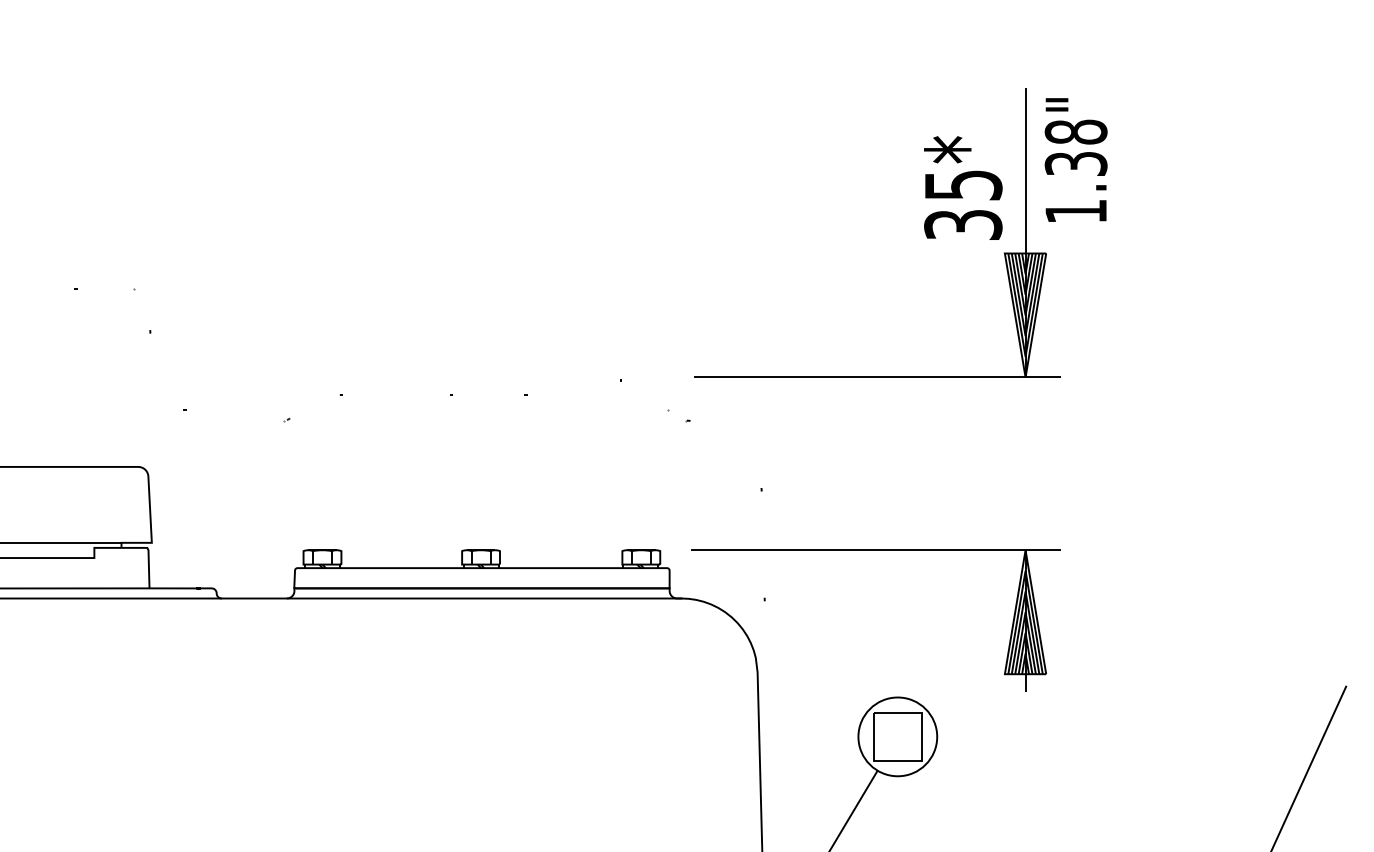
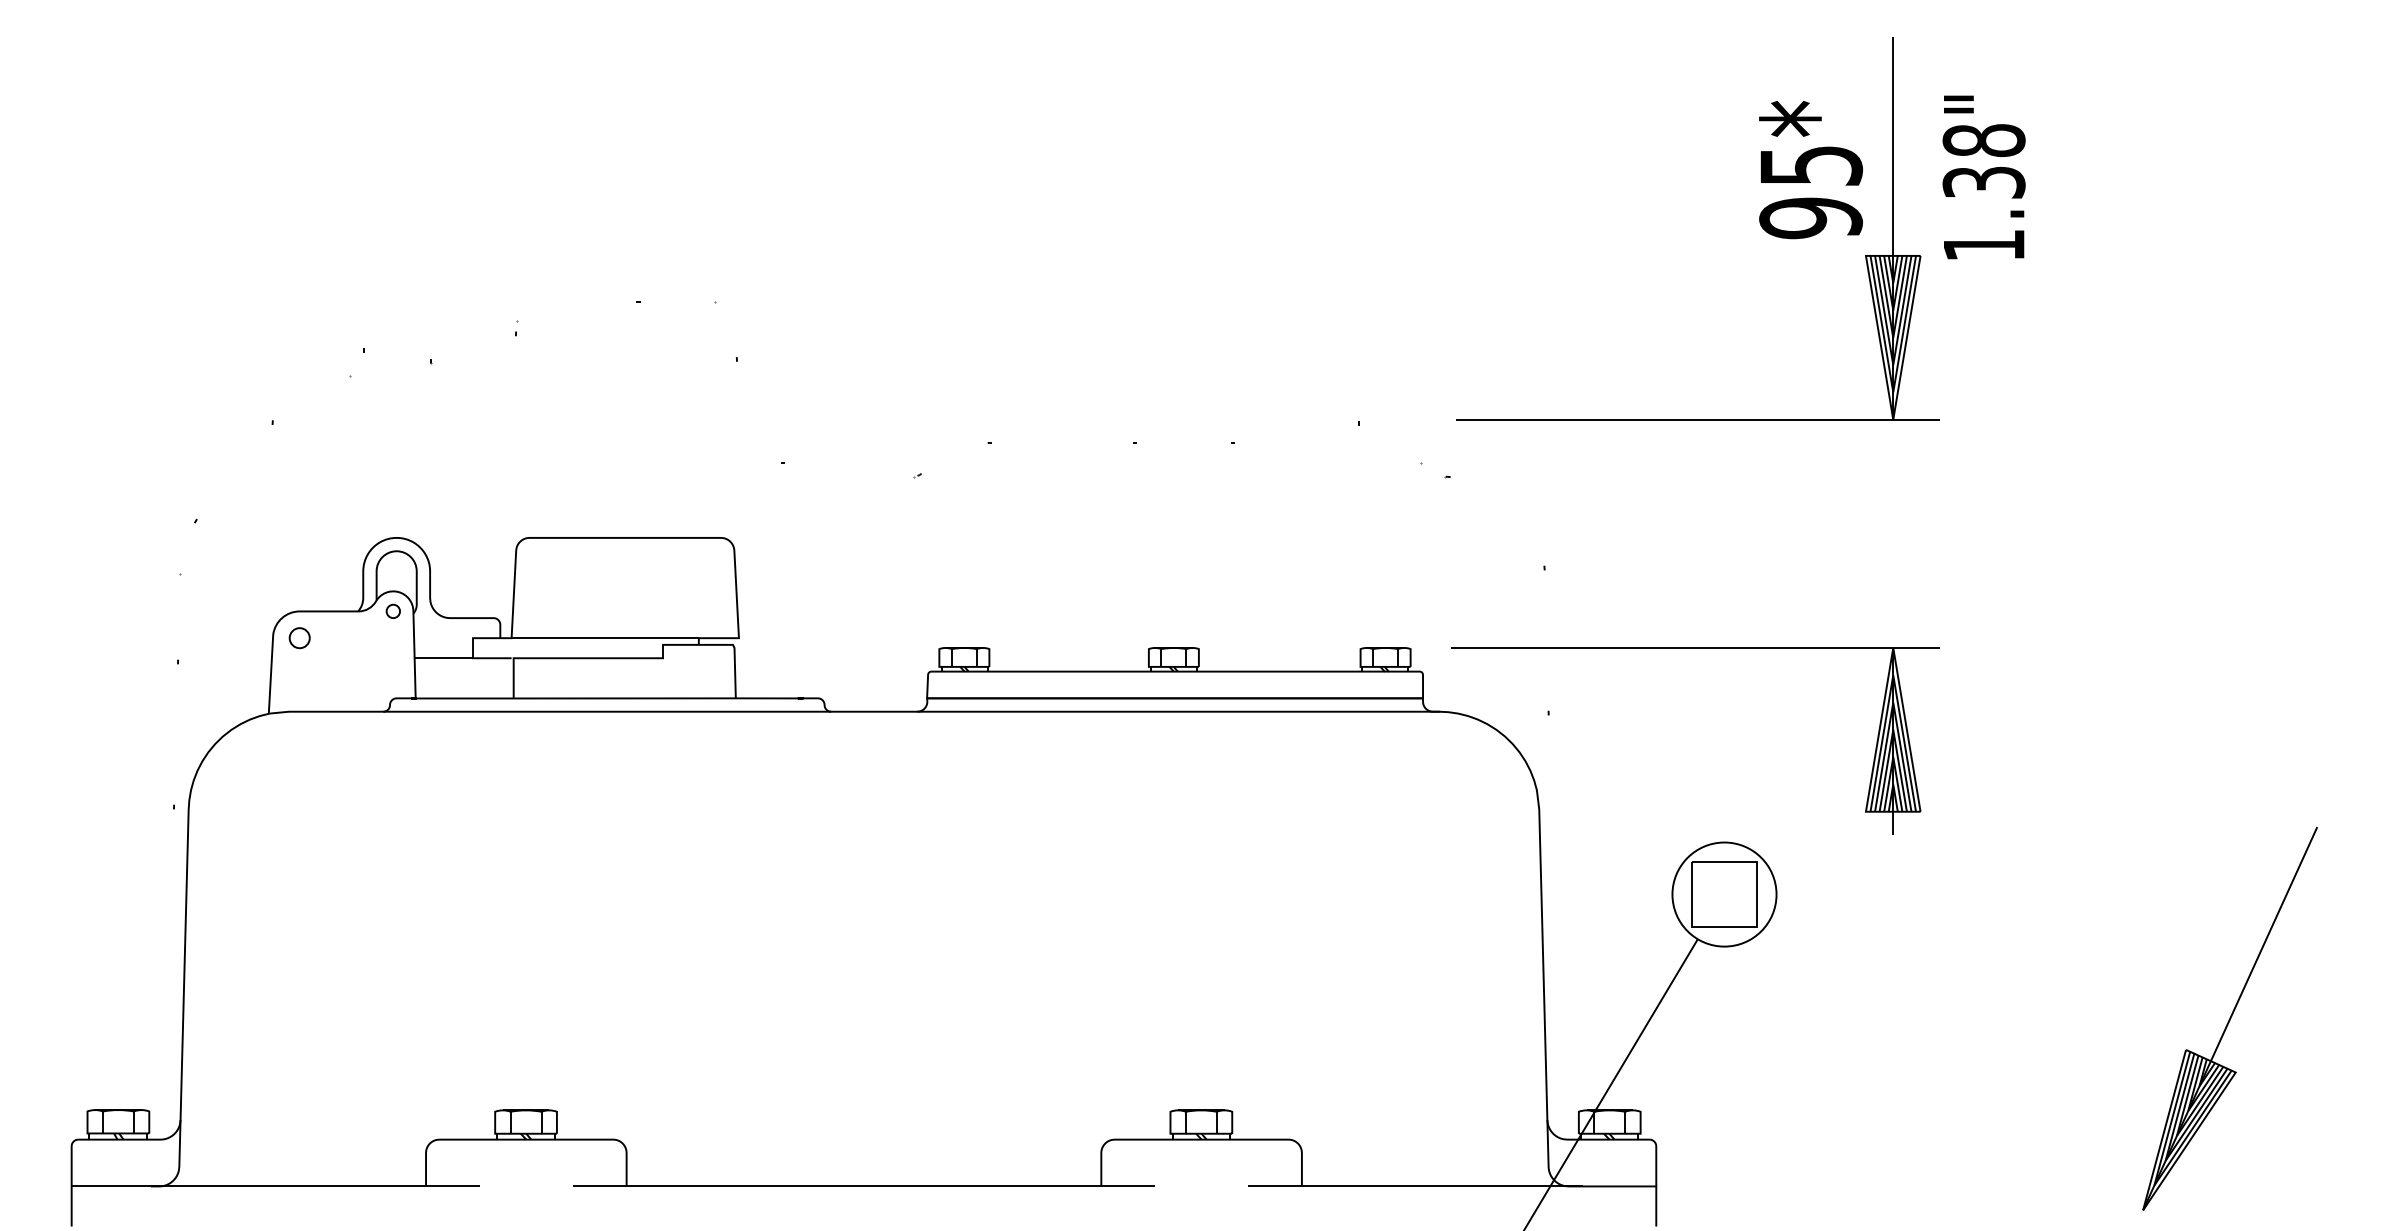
text: (1075, 160) -> (1983, 177), moved
text: (962, 225) -> (1810, 218), 35* -> 95*

